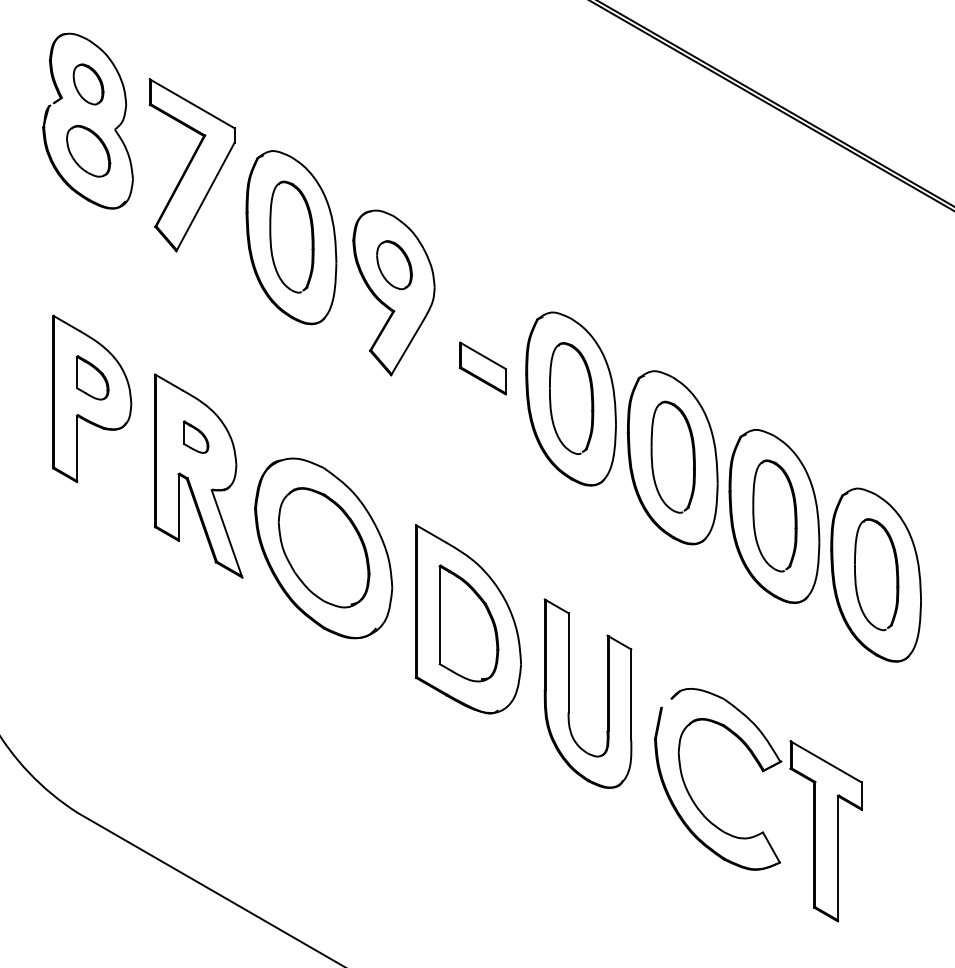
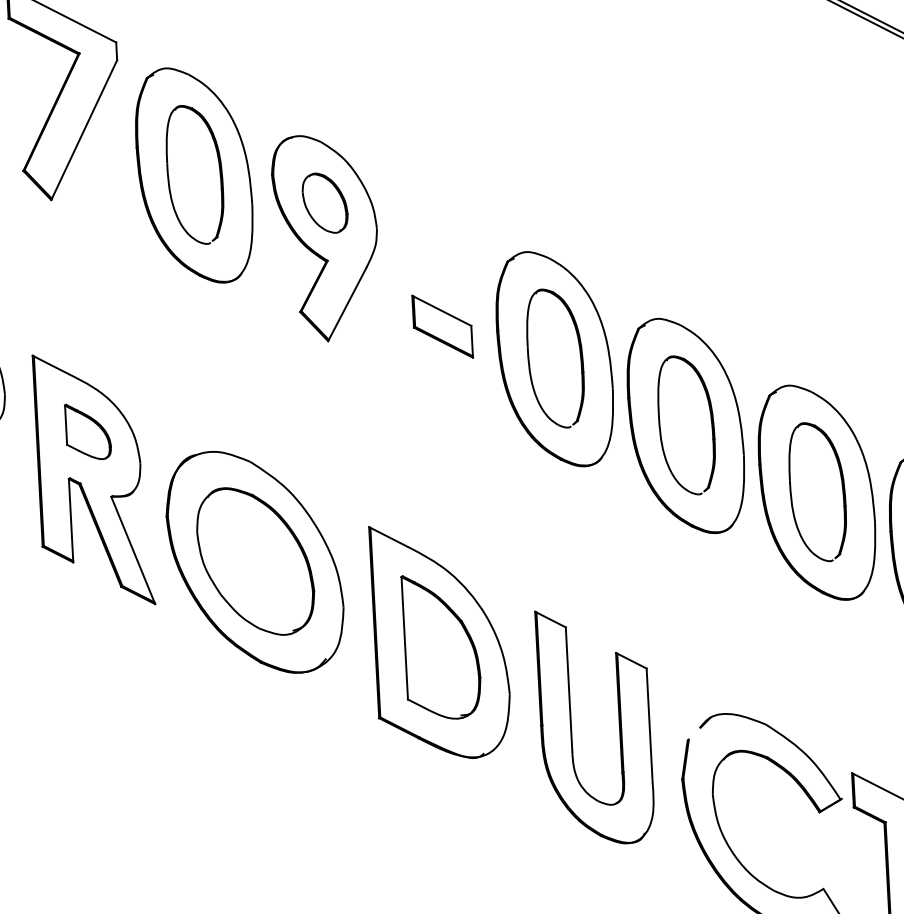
part: (195, 436) -> (87, 430), size x1.43

